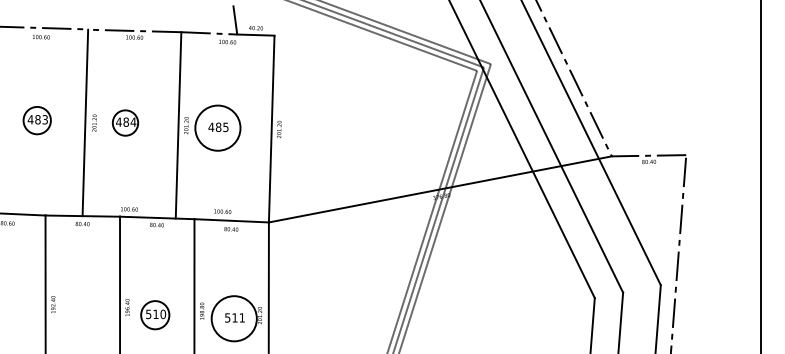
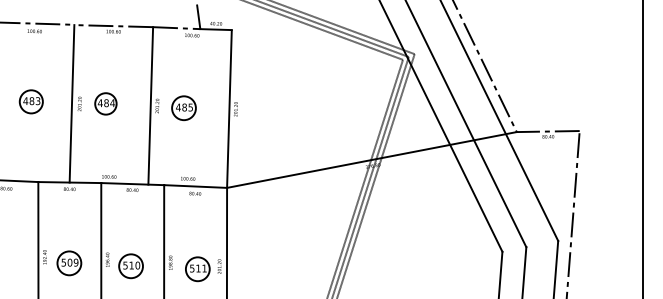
circle: (217, 128) -> (183, 108), size x0.62
part: (82, 311) -> (69, 263), added
circle: (234, 318) -> (198, 269), size x0.62

